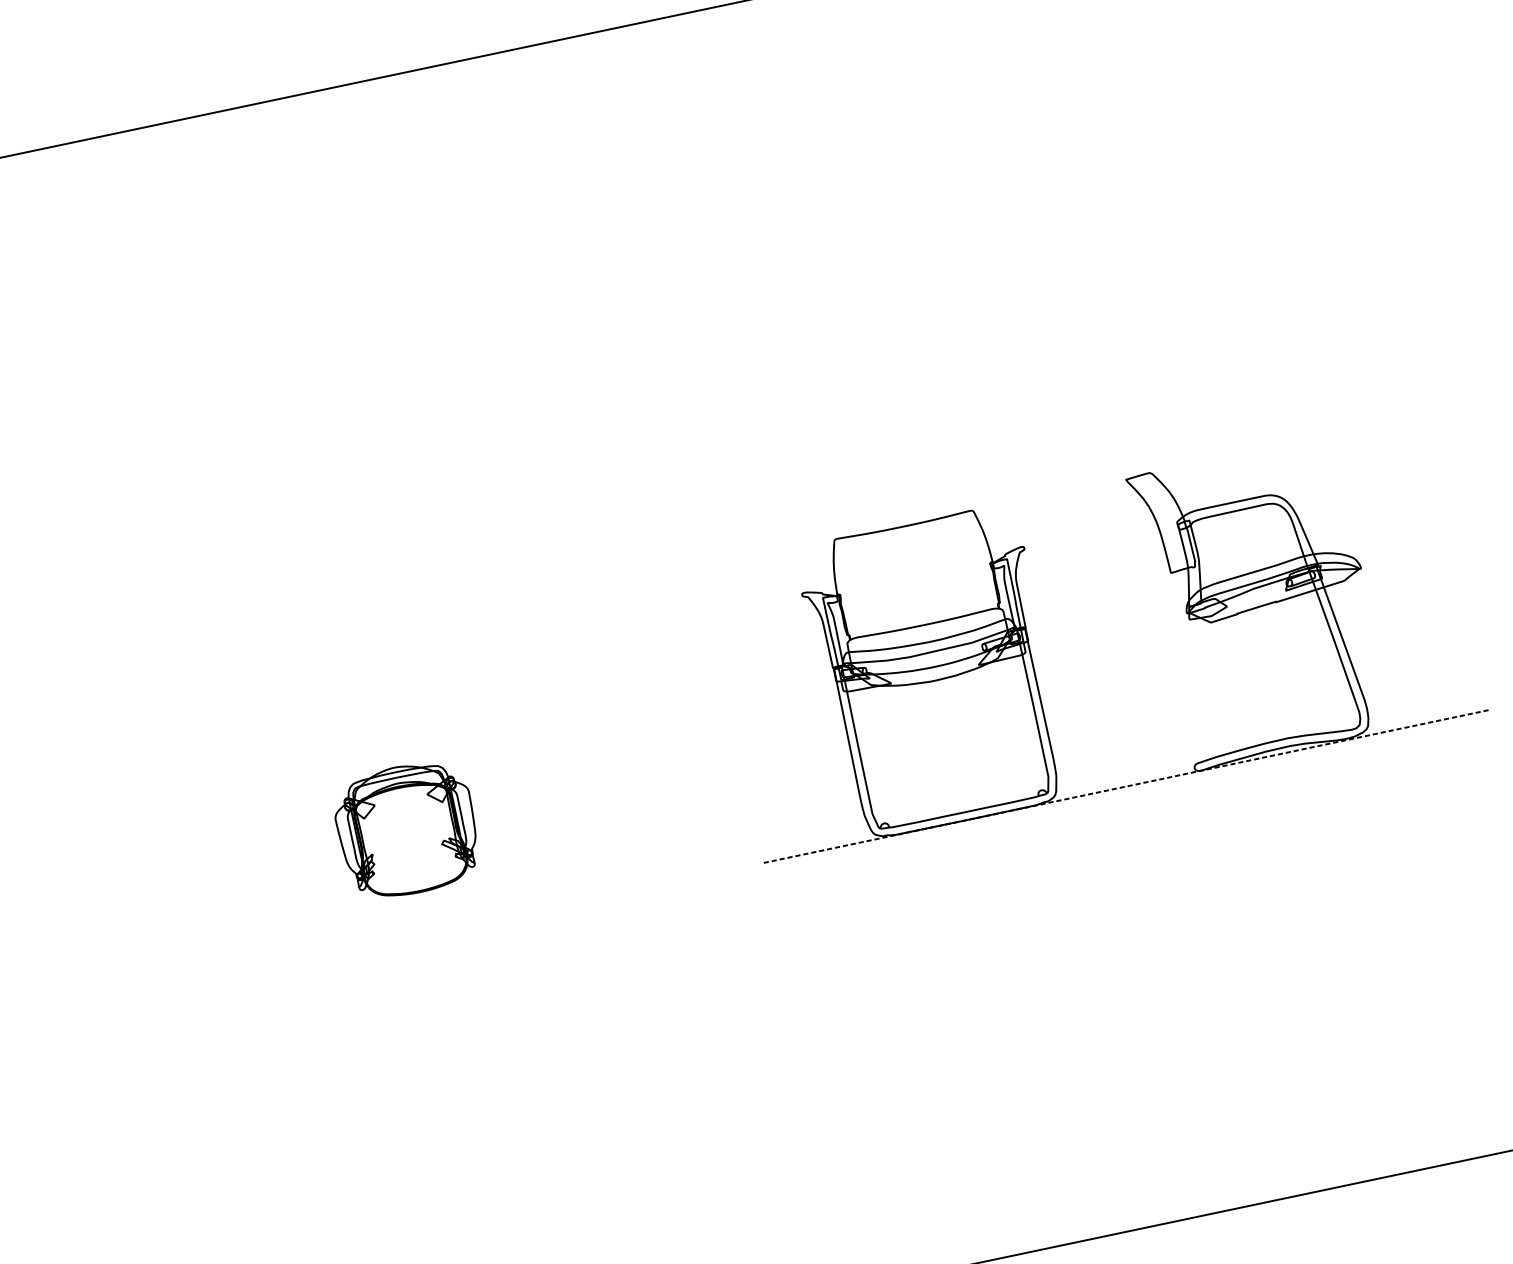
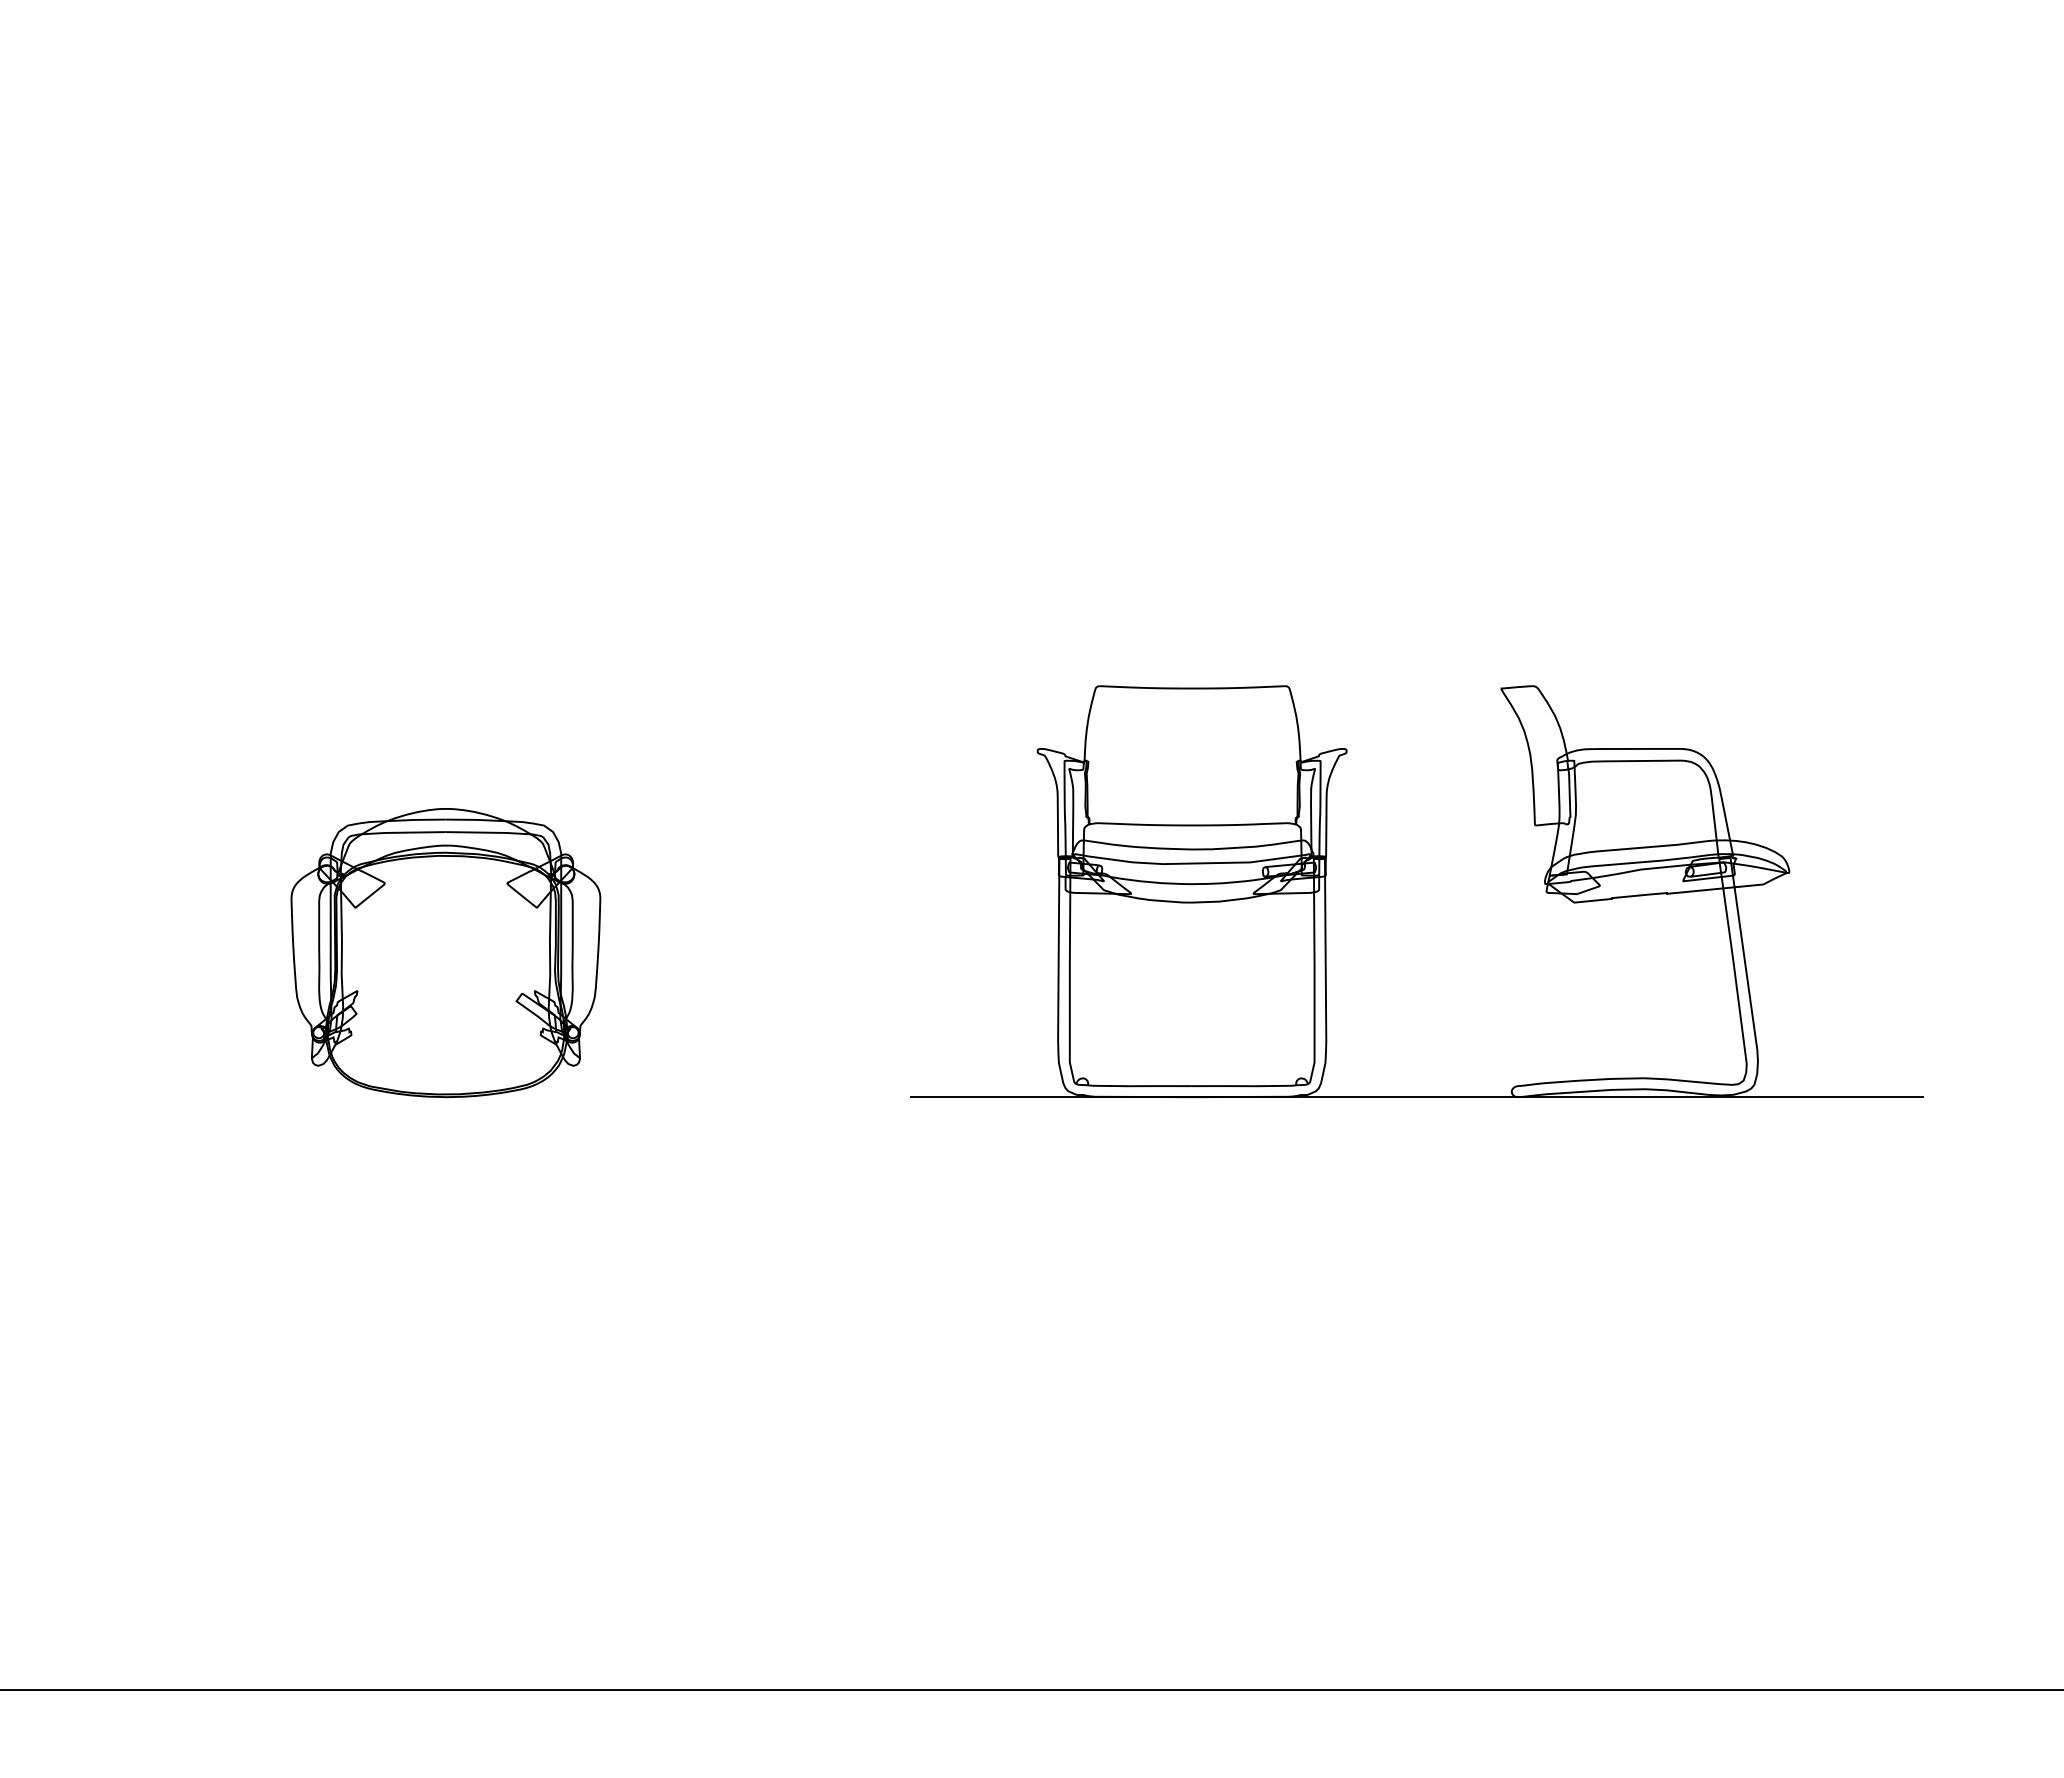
line: (1127, 786) -> (1417, 1097), dashed -> solid
part: (407, 830) -> (445, 953), size x1.67

